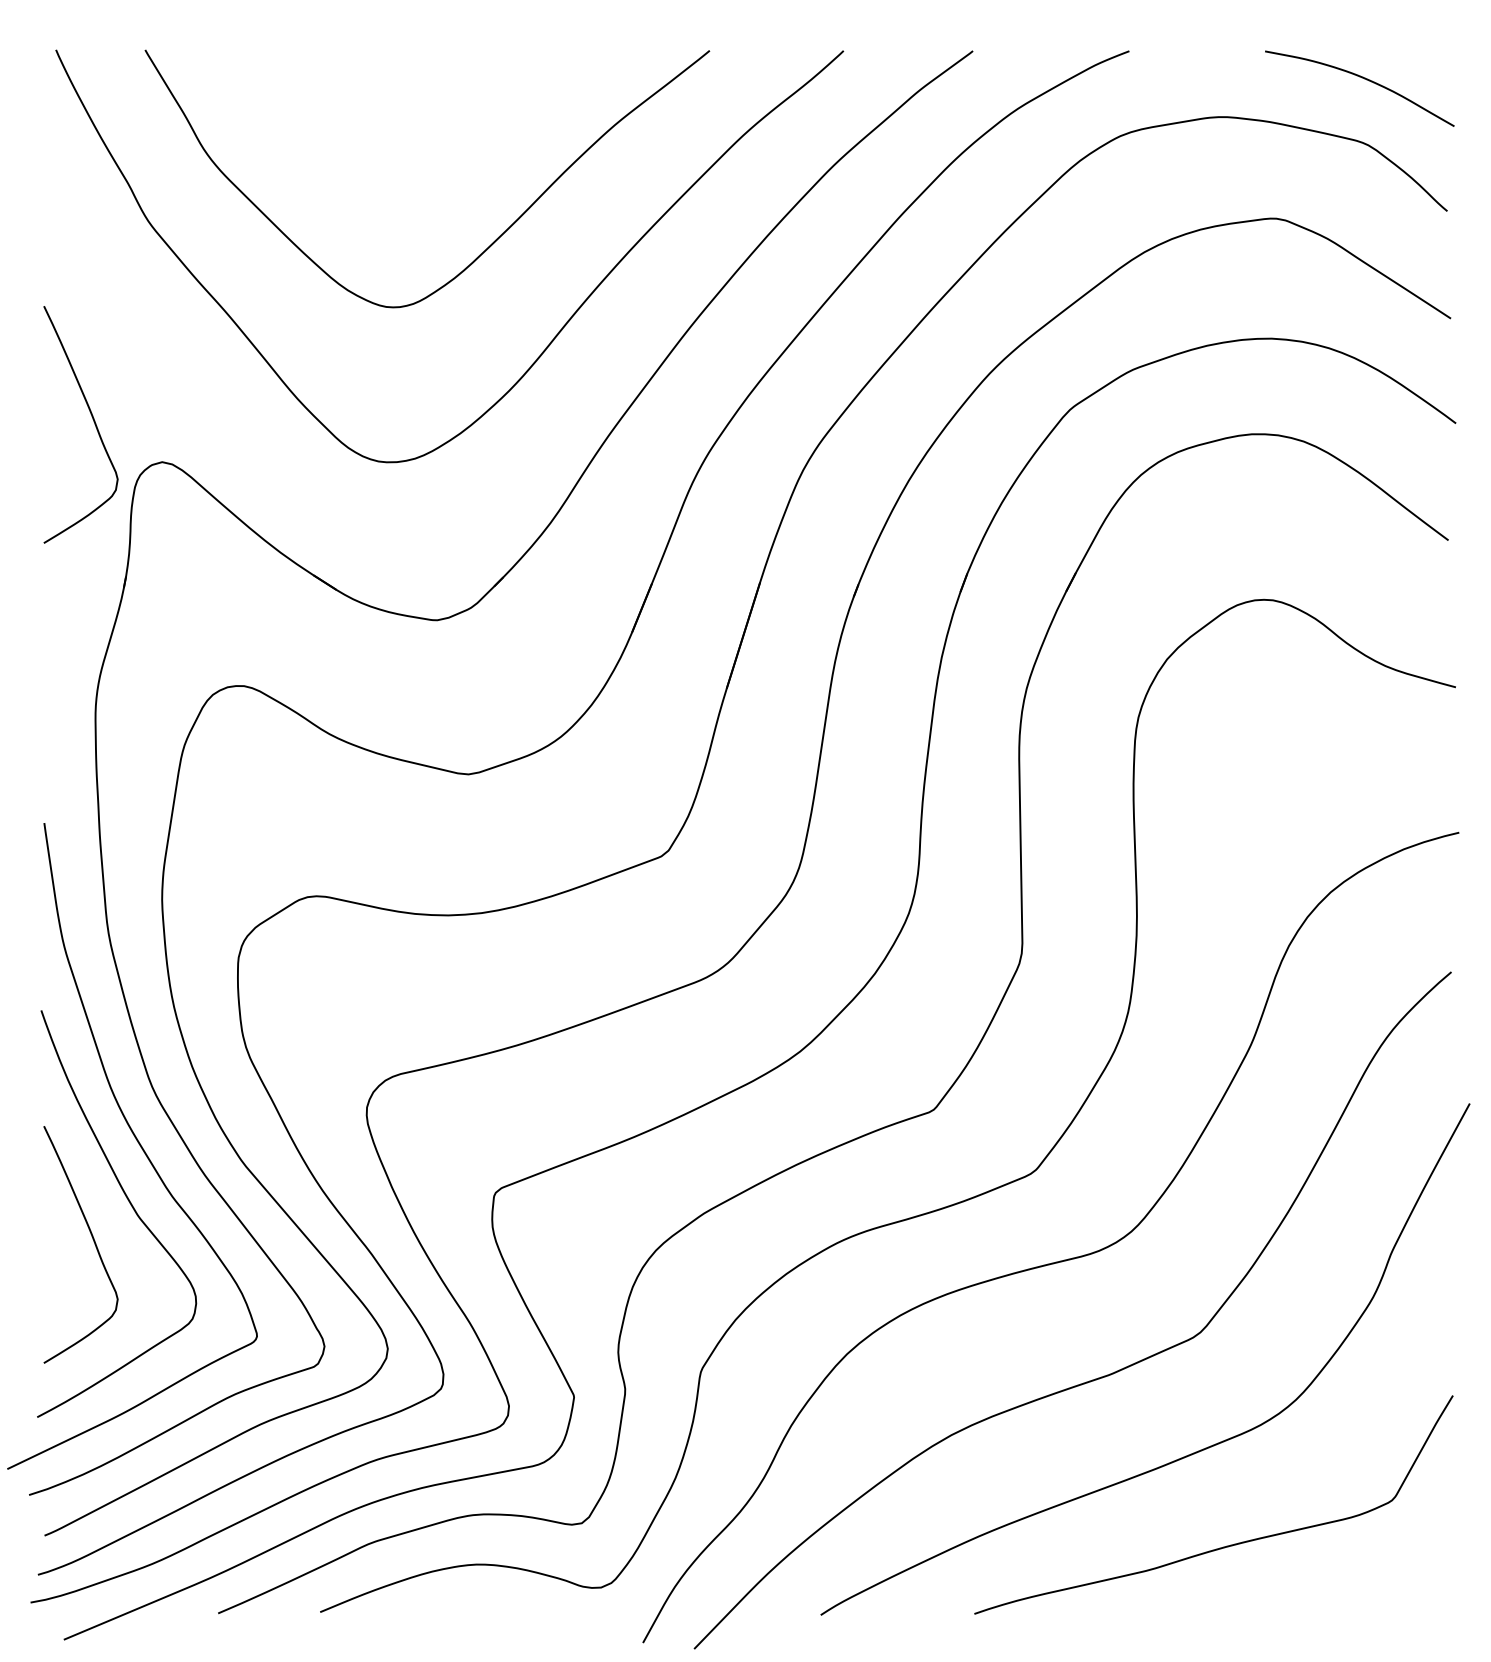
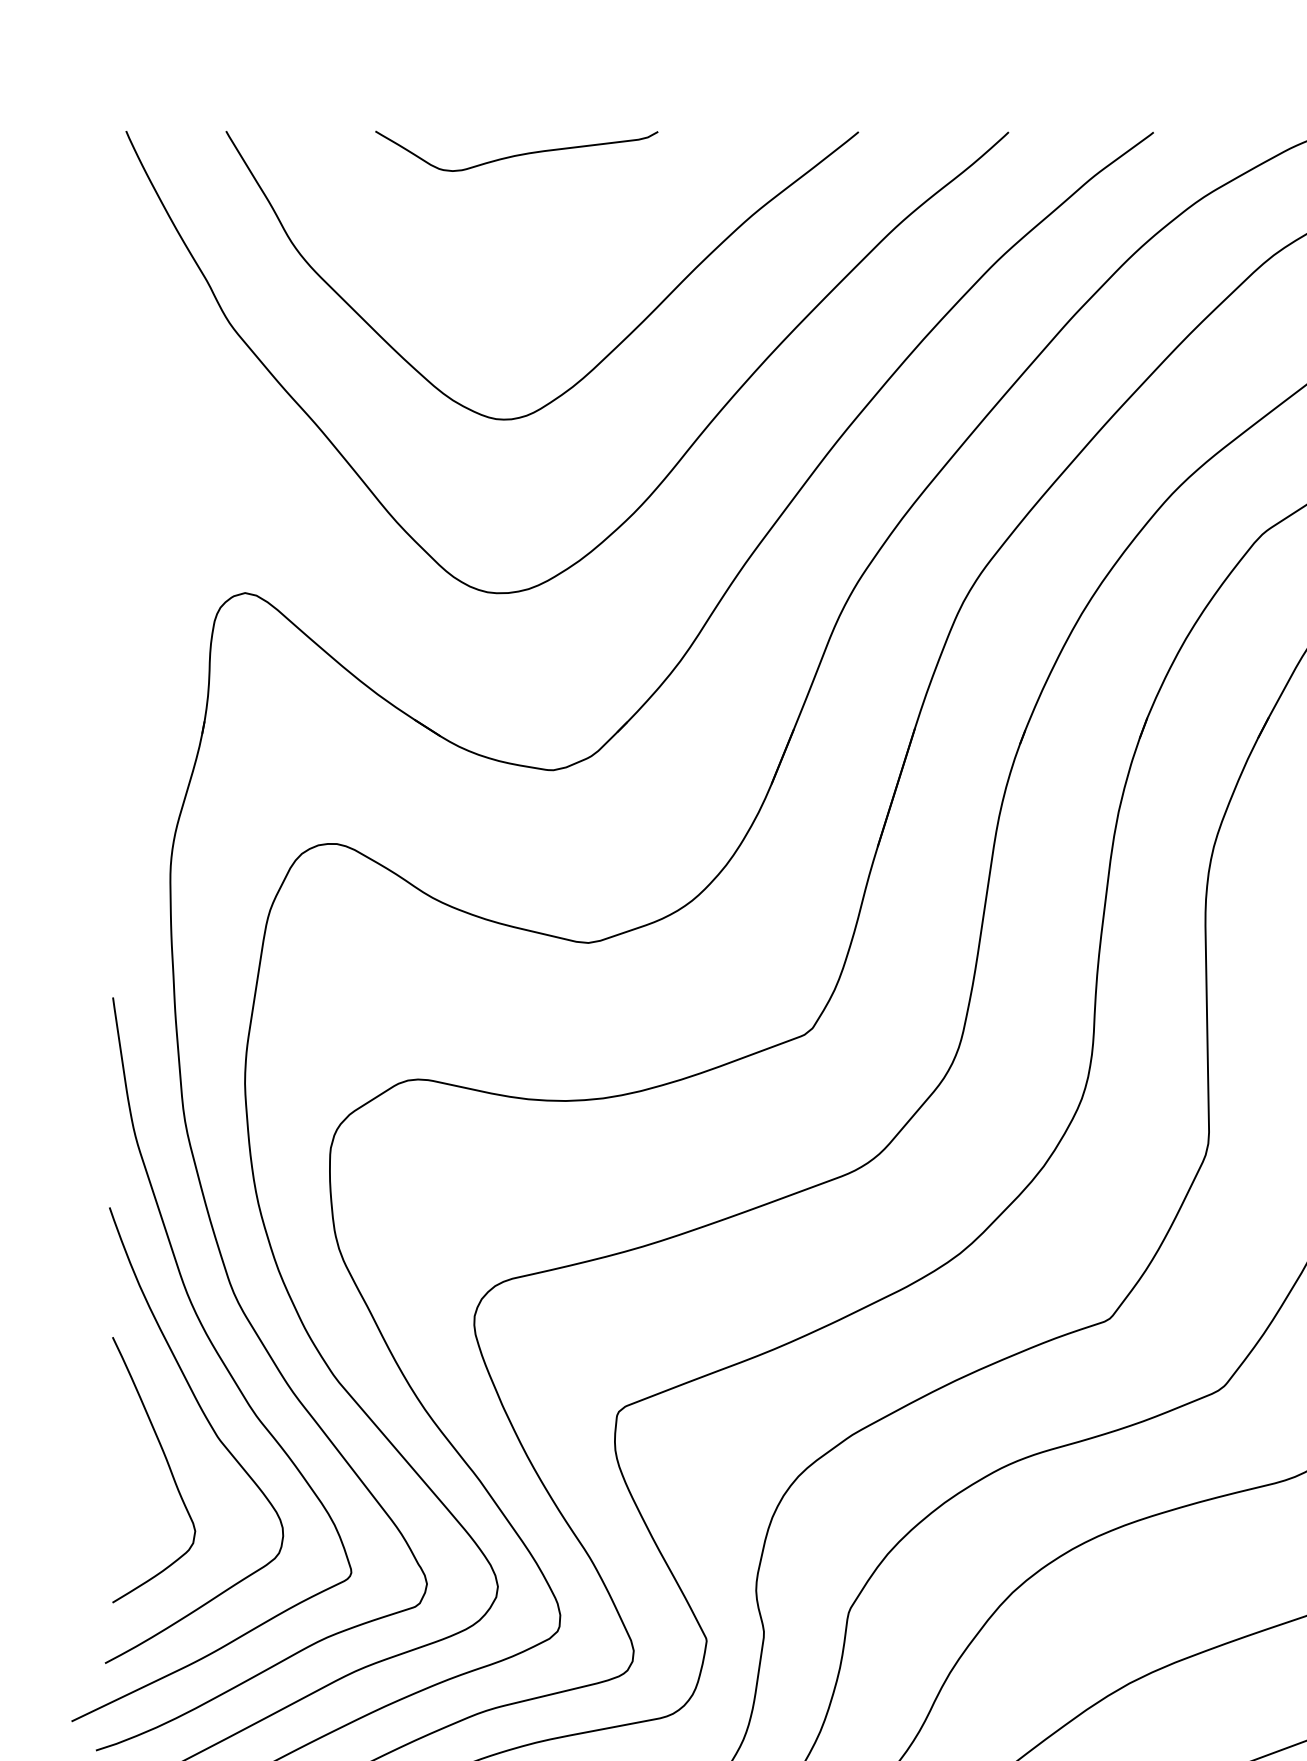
curve: (404, 70) -> (516, 154), added
curve: (92, 419) -> (167, 545), removed

